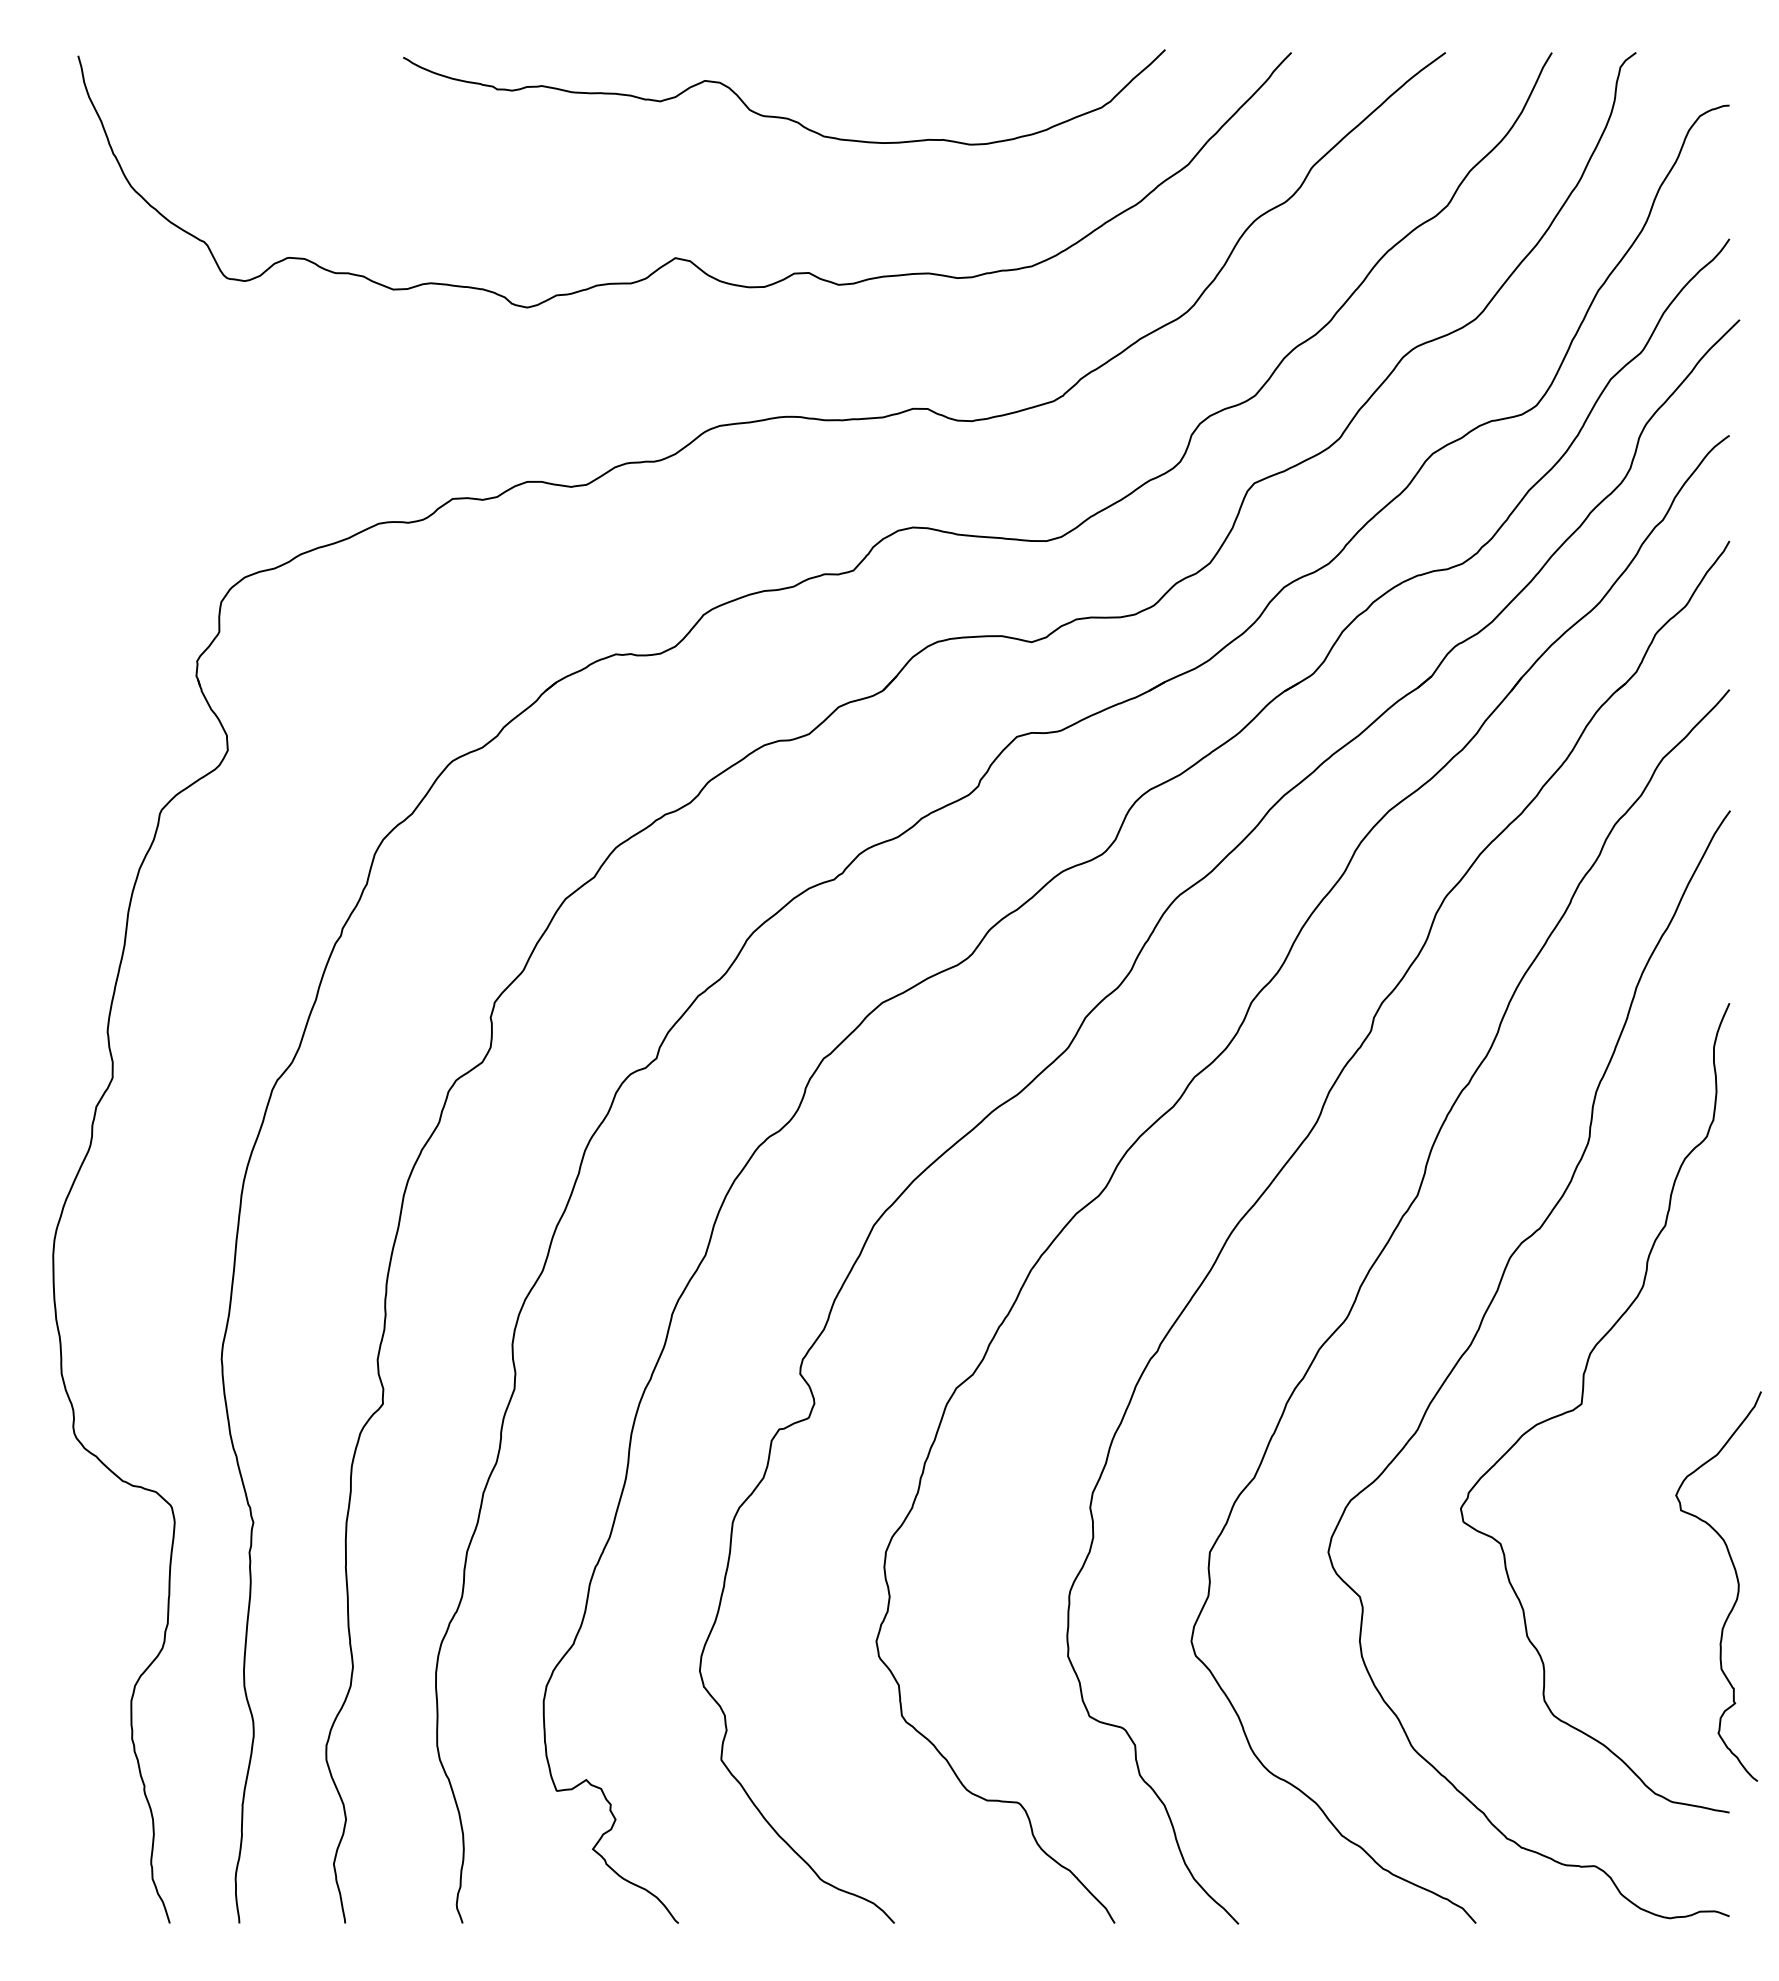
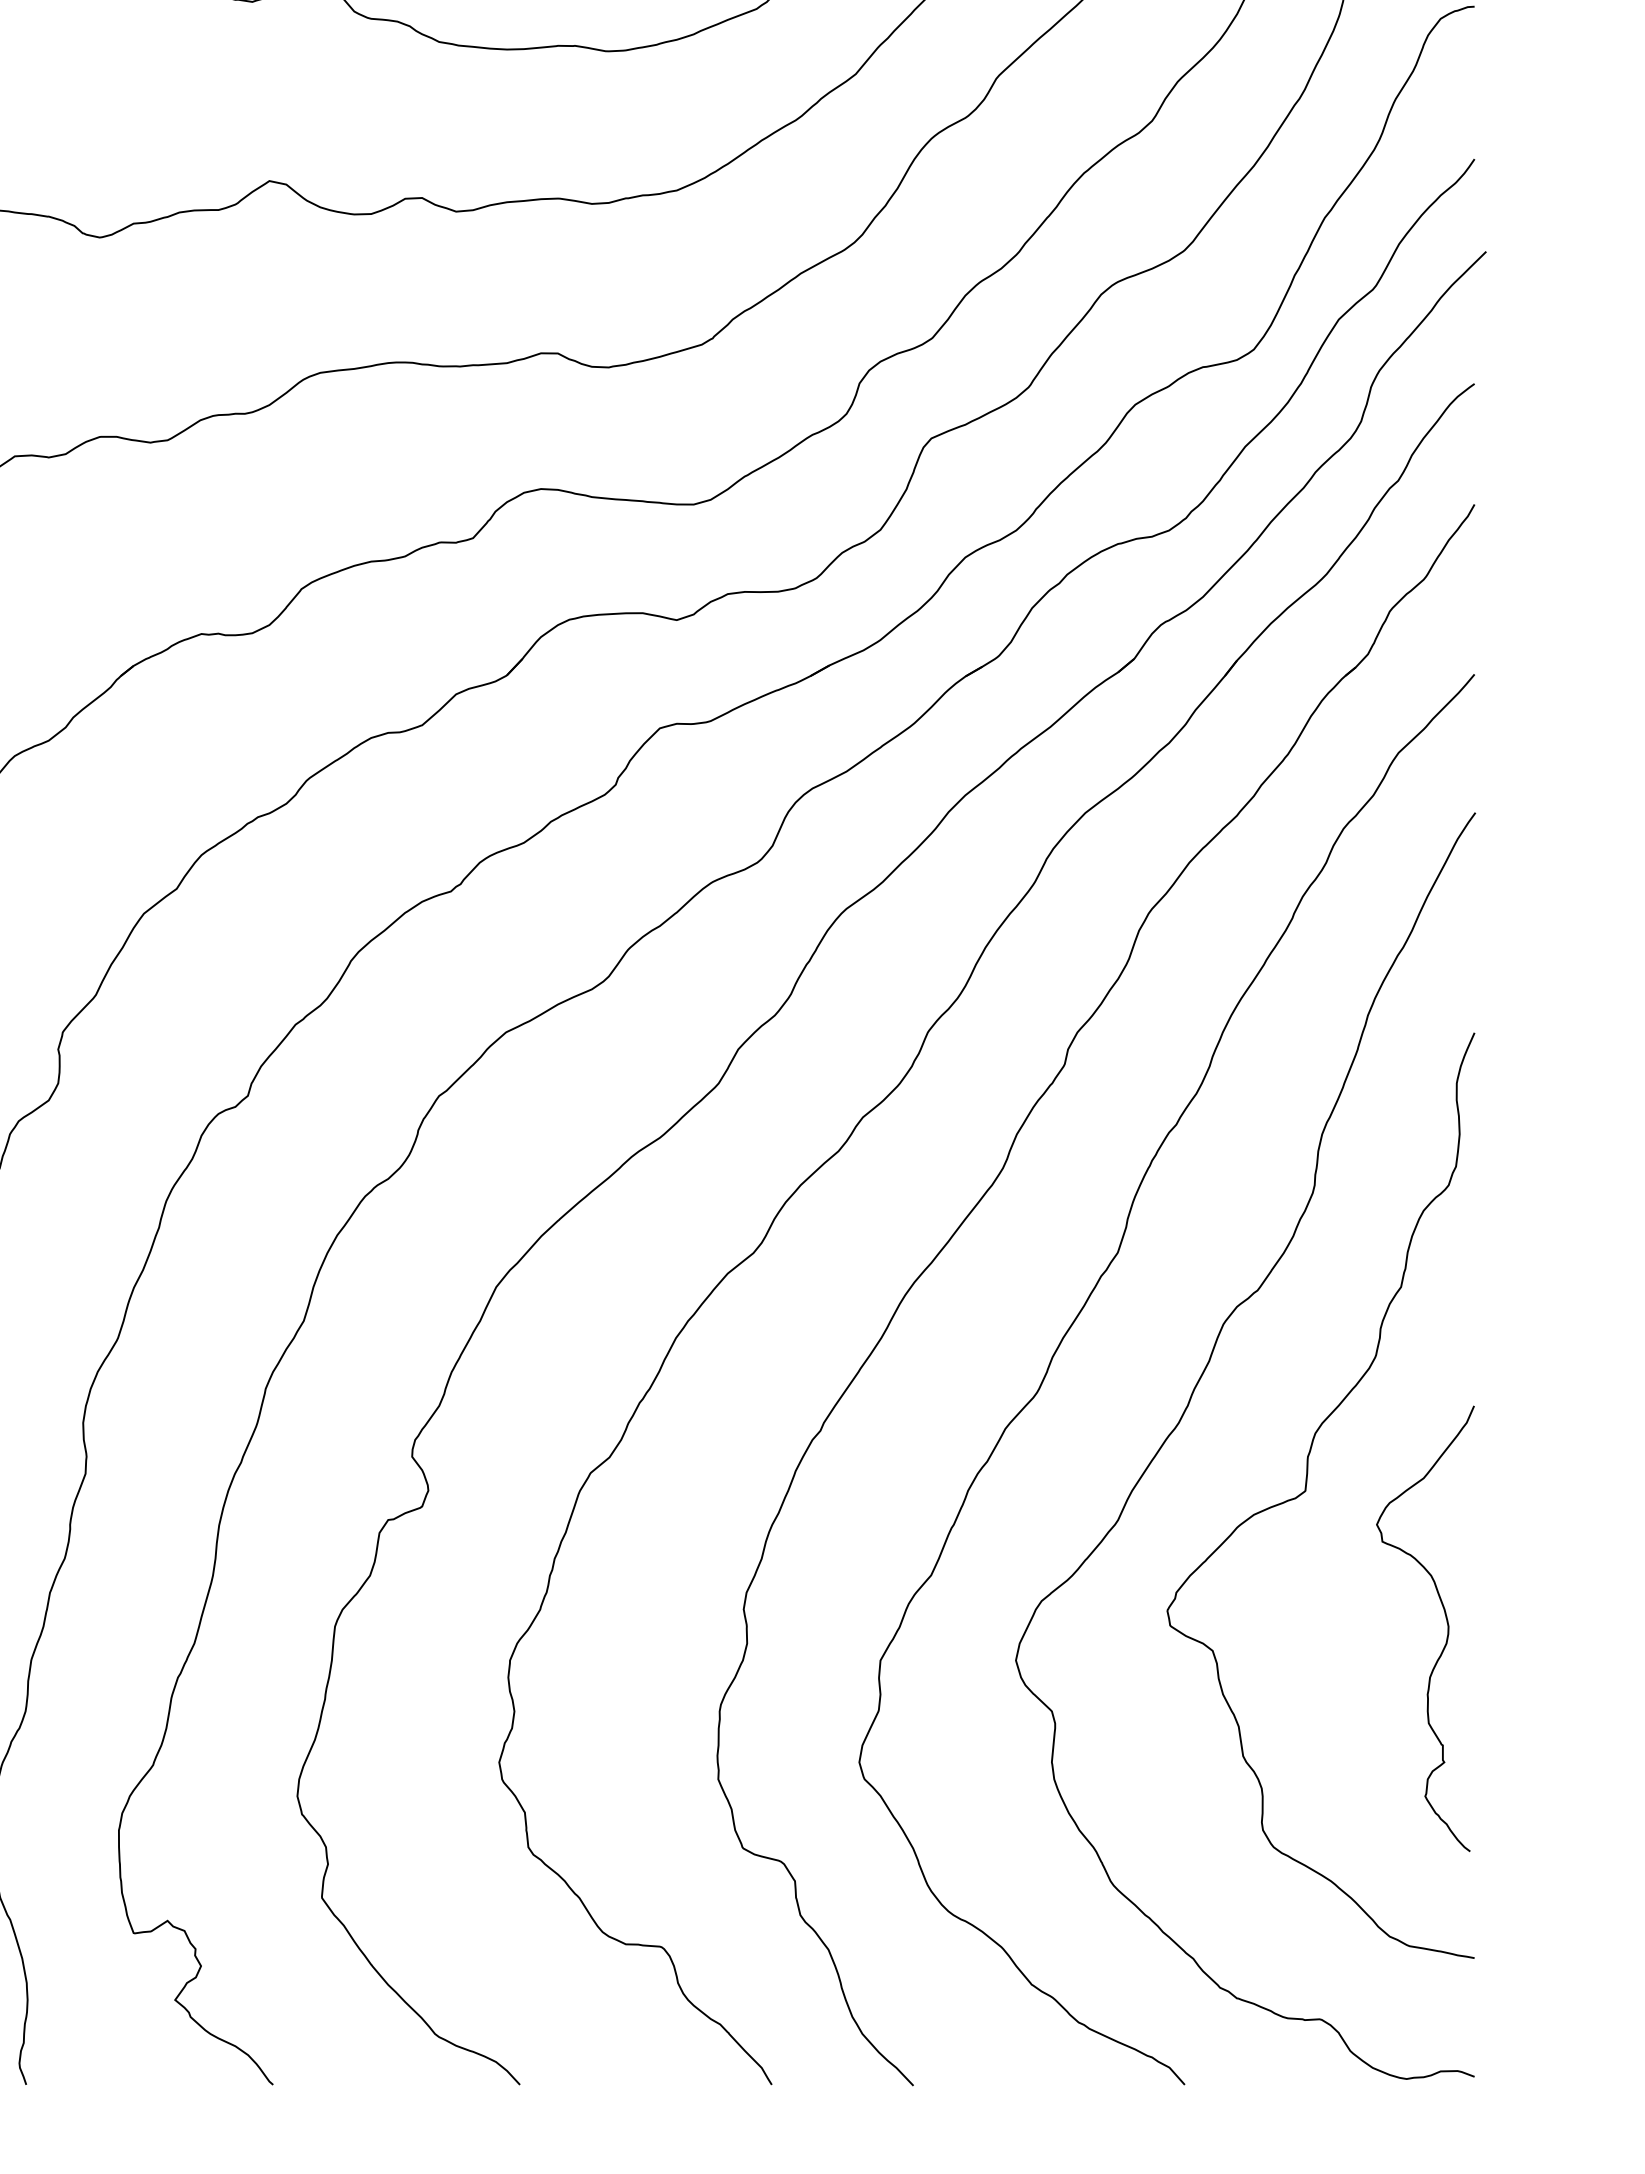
curve: (1737, 1586) -> (1447, 1628), moved

